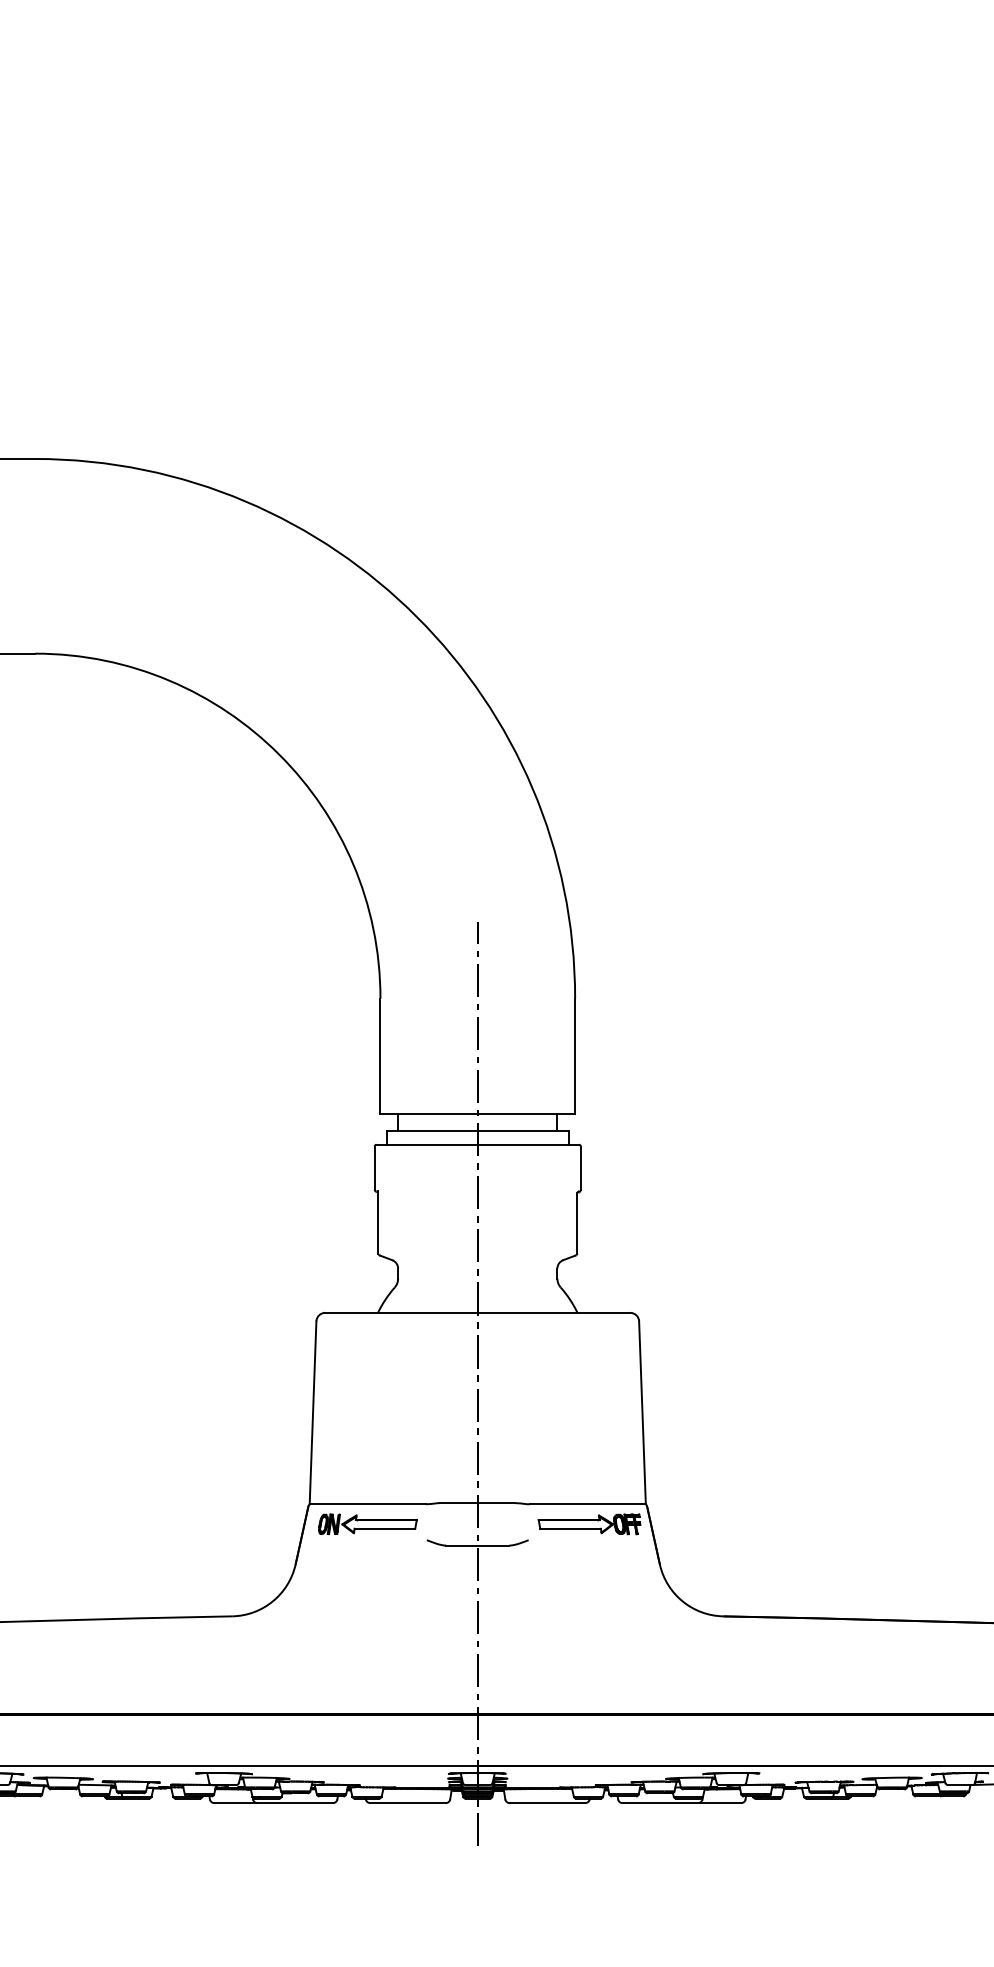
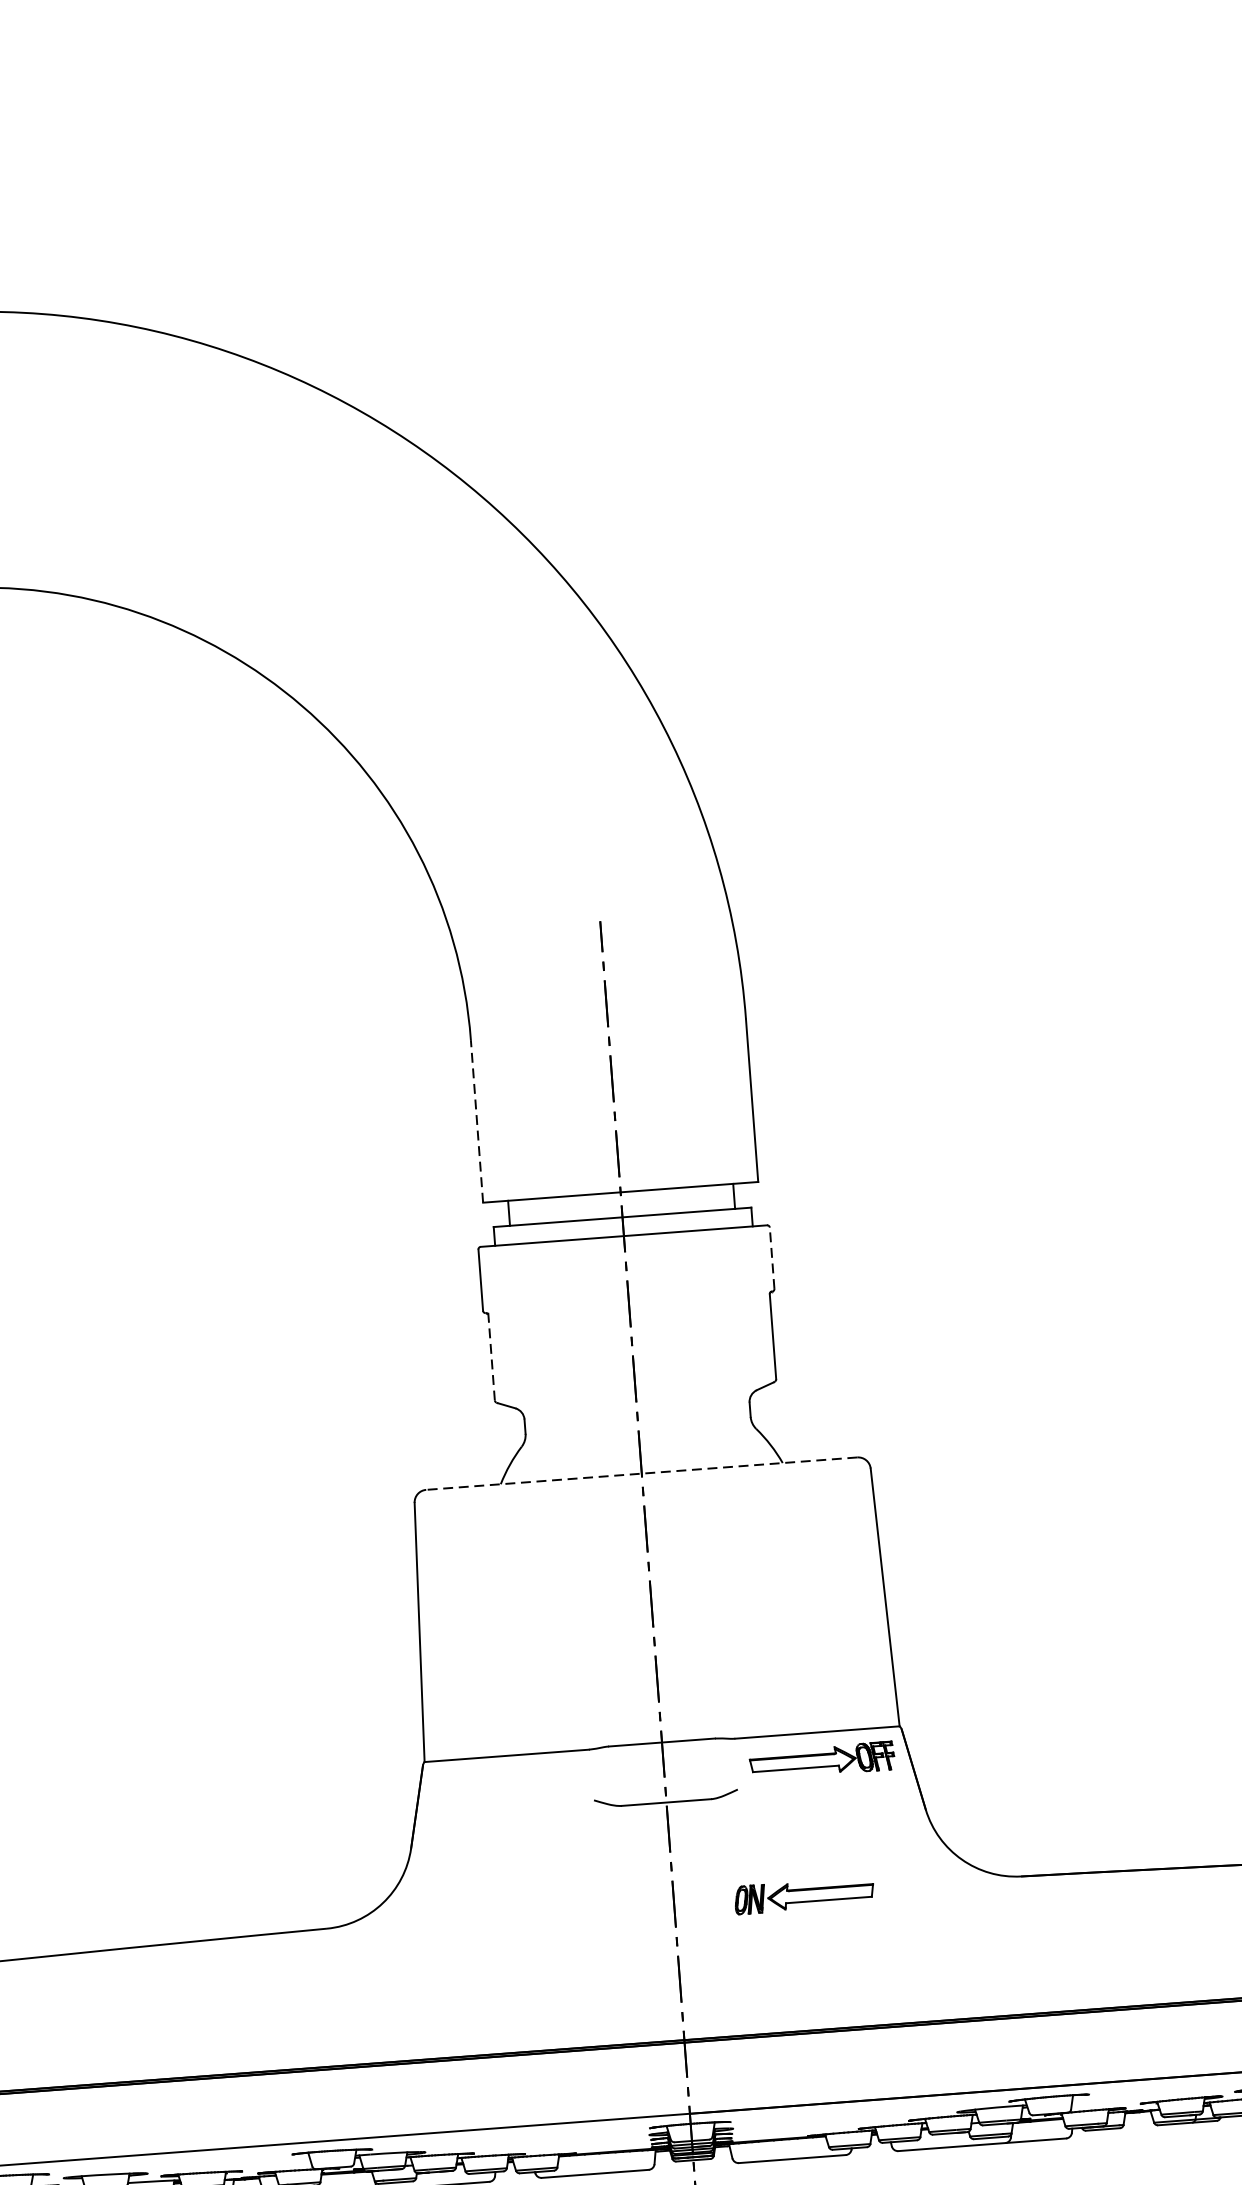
line: (380, 1056) -> (477, 1121), solid -> dashed
line: (580, 1168) -> (771, 1258), solid -> dashed
line: (378, 1221) -> (491, 1355), solid -> dashed
line: (477, 1312) -> (641, 1473), solid -> dashed
part: (367, 1523) -> (803, 1894), moved

